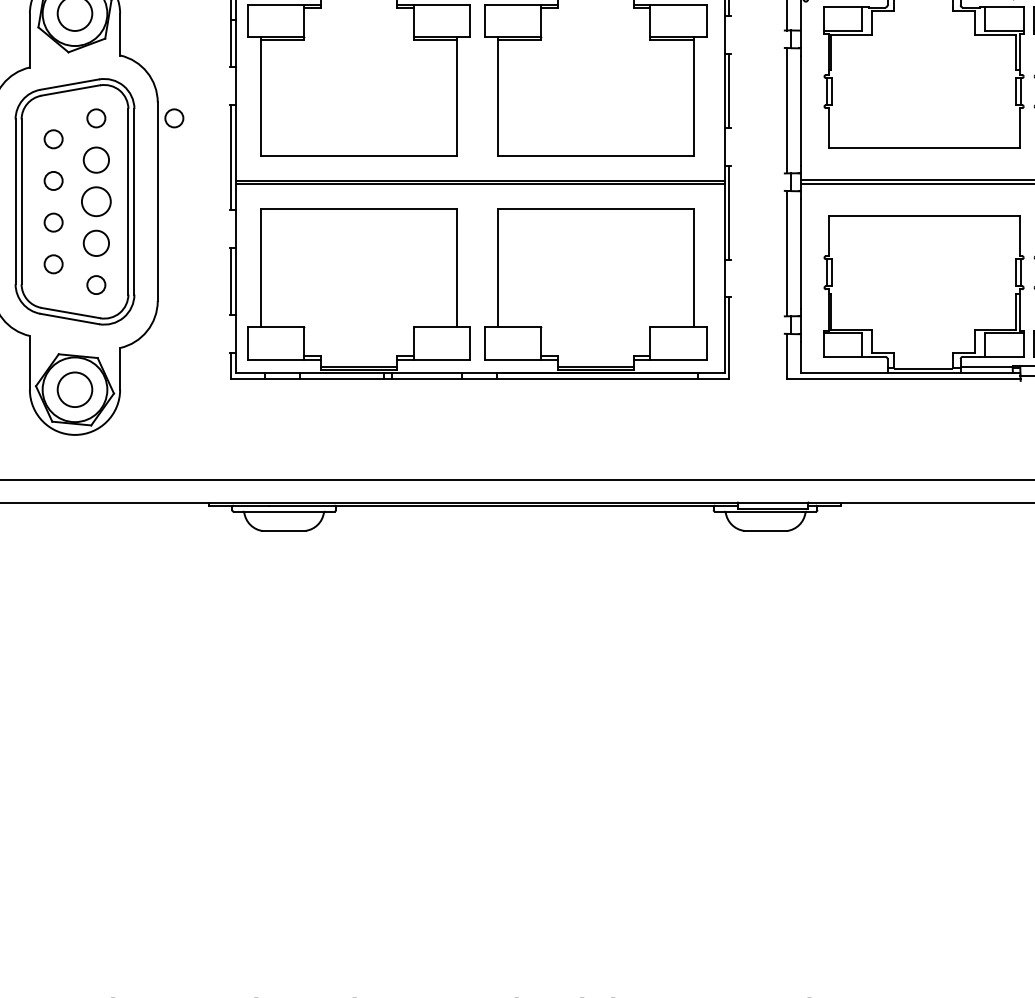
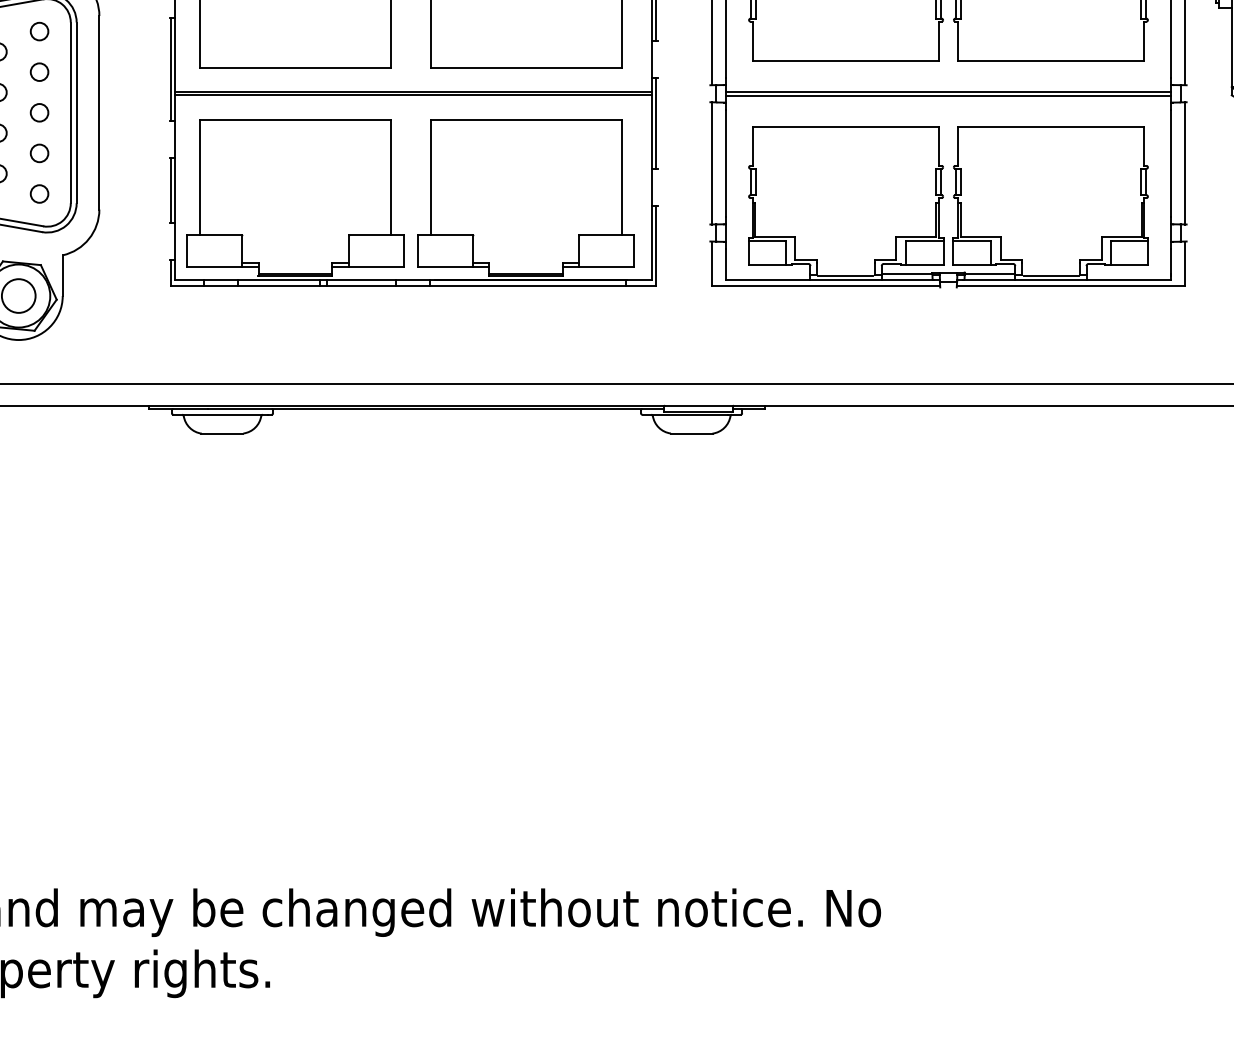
circle: (174, 118) -> (115, 31), removed
circle: (96, 159) -> (39, 71), size x0.71
circle: (96, 201) -> (39, 112), size x0.62
circle: (96, 243) -> (39, 153), size x0.71

